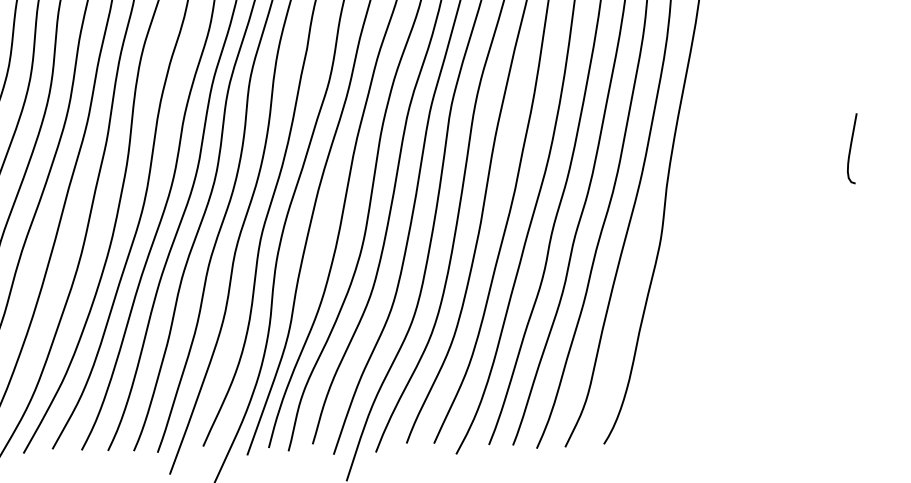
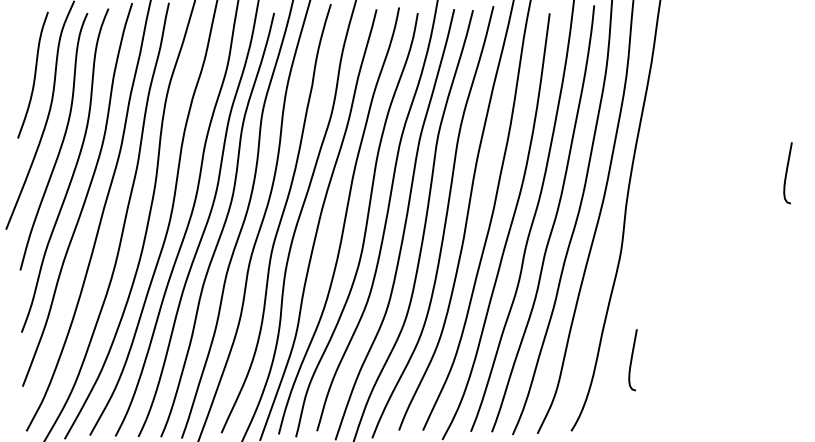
curve: (674, 363) -> (632, 360), added

